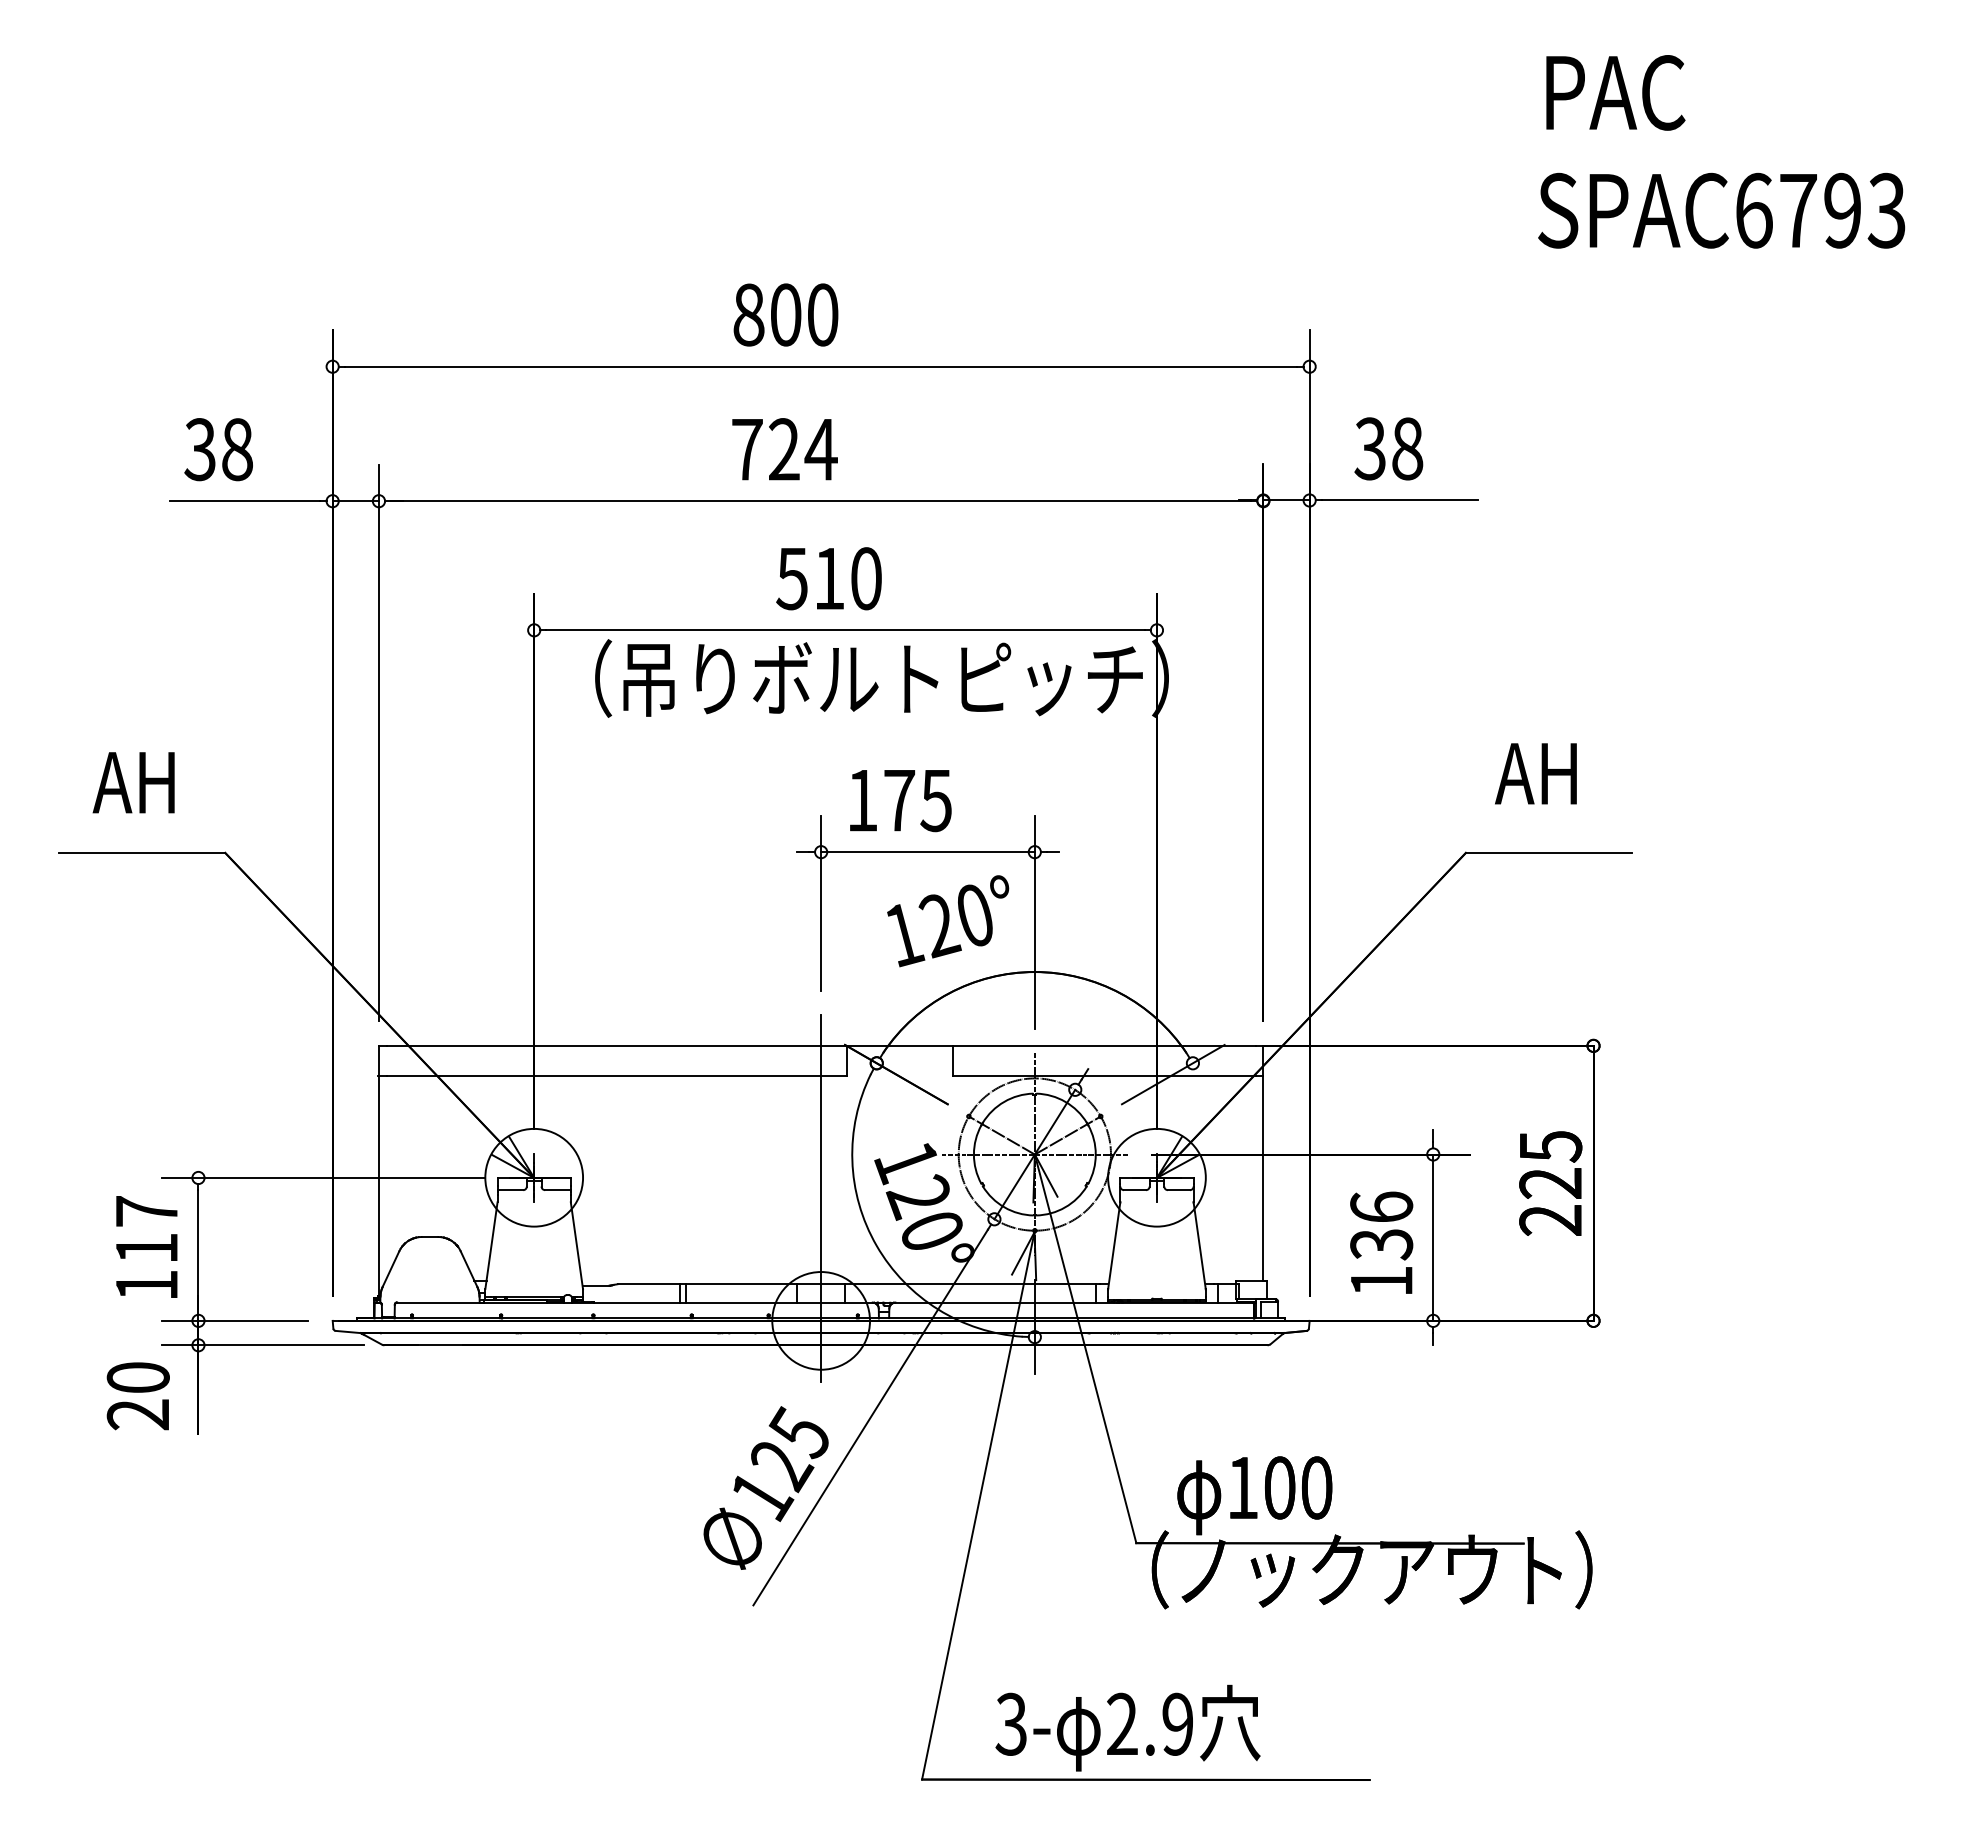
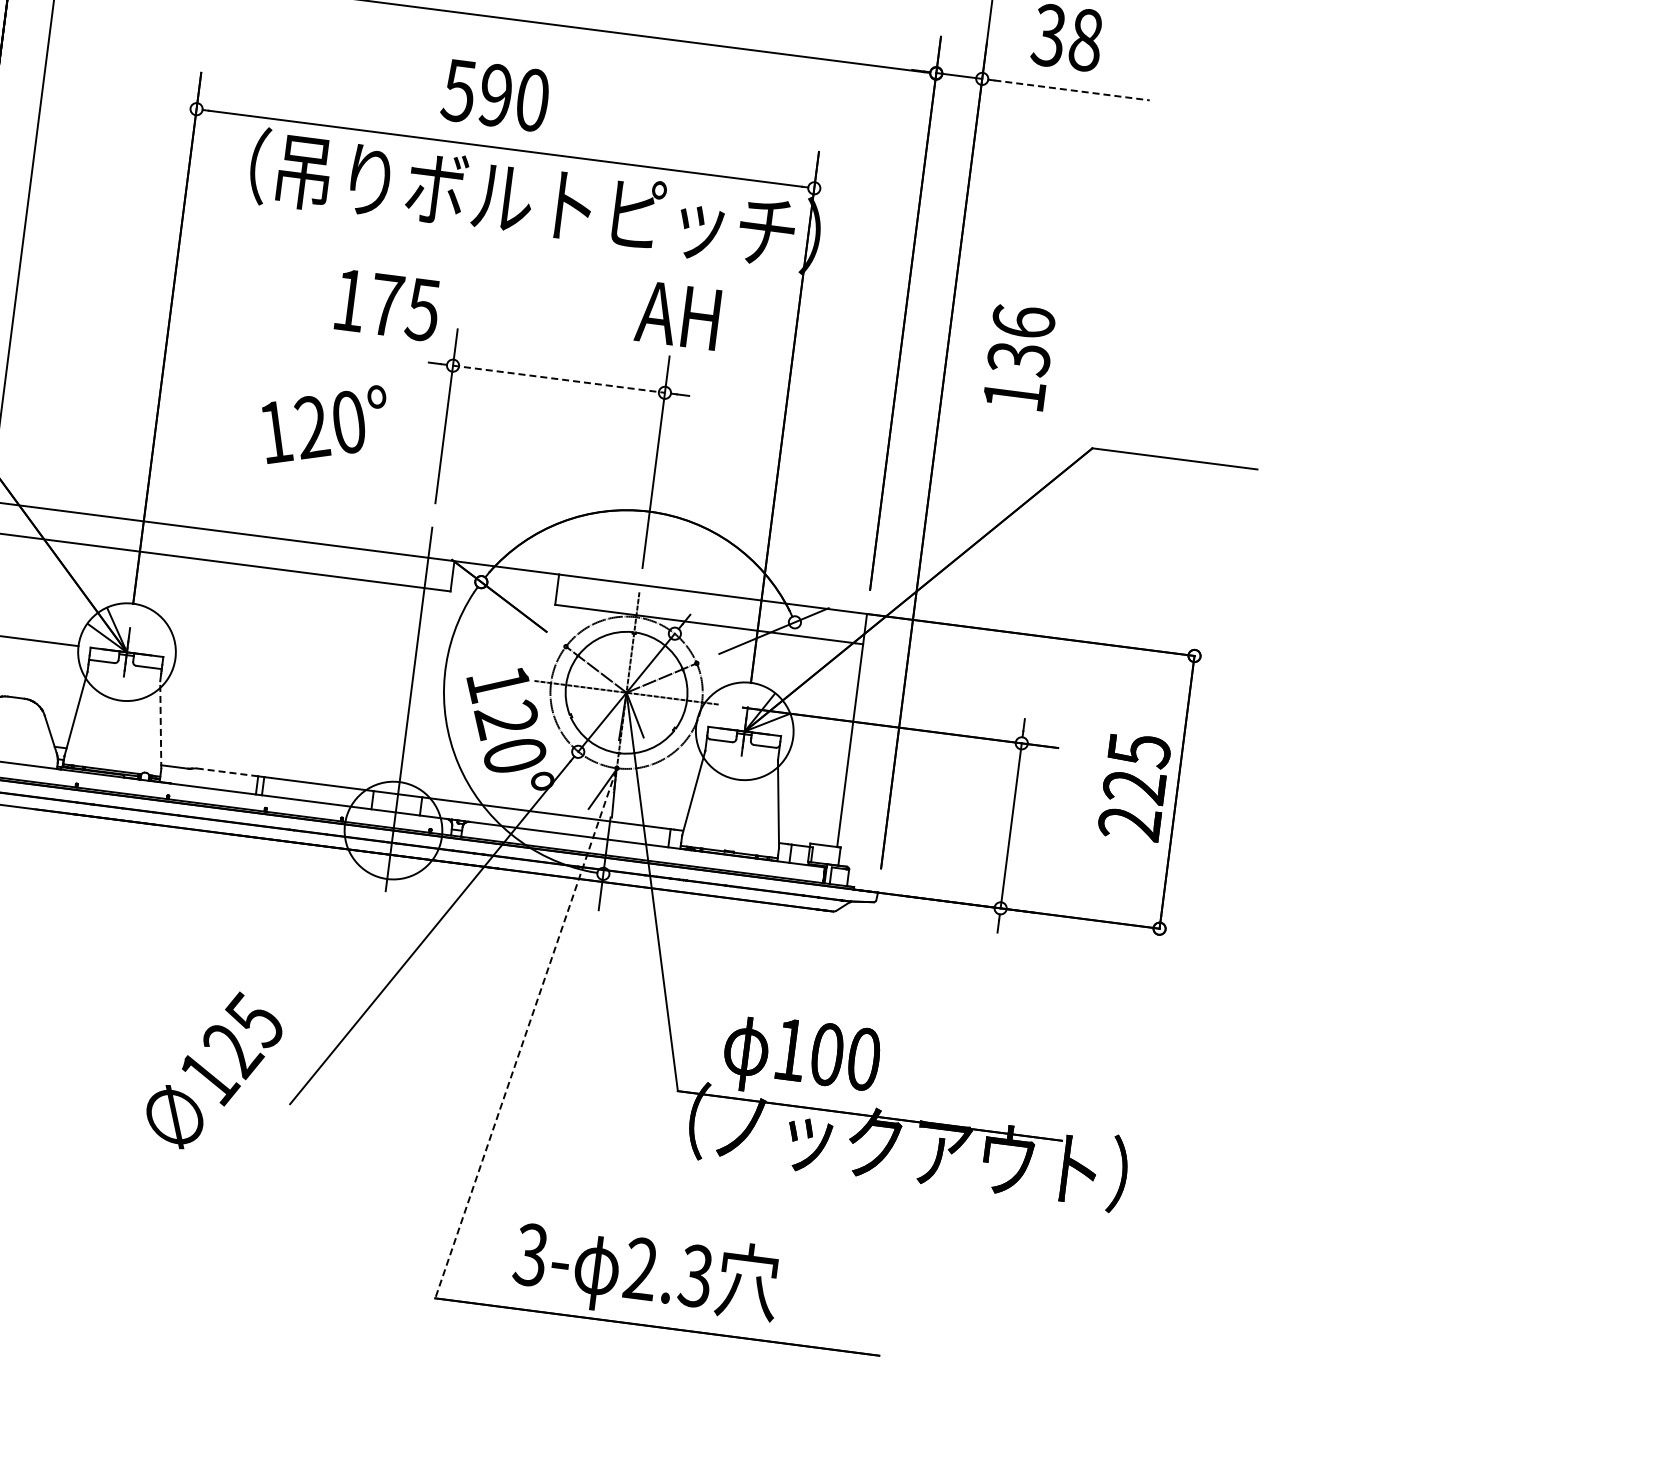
line: (1400, 500) -> (1072, 90), solid -> dashed
text: (829, 578) -> (496, 95), 510 -> 590
text: (1535, 773) -> (677, 315), moved
text: (900, 801) -> (387, 306), moved
line: (927, 852) -> (558, 379), solid -> dashed
text: (948, 921) -> (321, 424), moved
text: (1381, 1242) -> (1019, 356), moved
line: (576, 1245) -> (160, 724), solid -> dashed
line: (648, 1284) -> (226, 772), solid -> dashed
text: (765, 1487) -> (213, 1070), moved
line: (978, 1506) -> (525, 1034), solid -> dashed
text: (1176, 1724) -> (694, 1276), 2.9 -> 2.3

